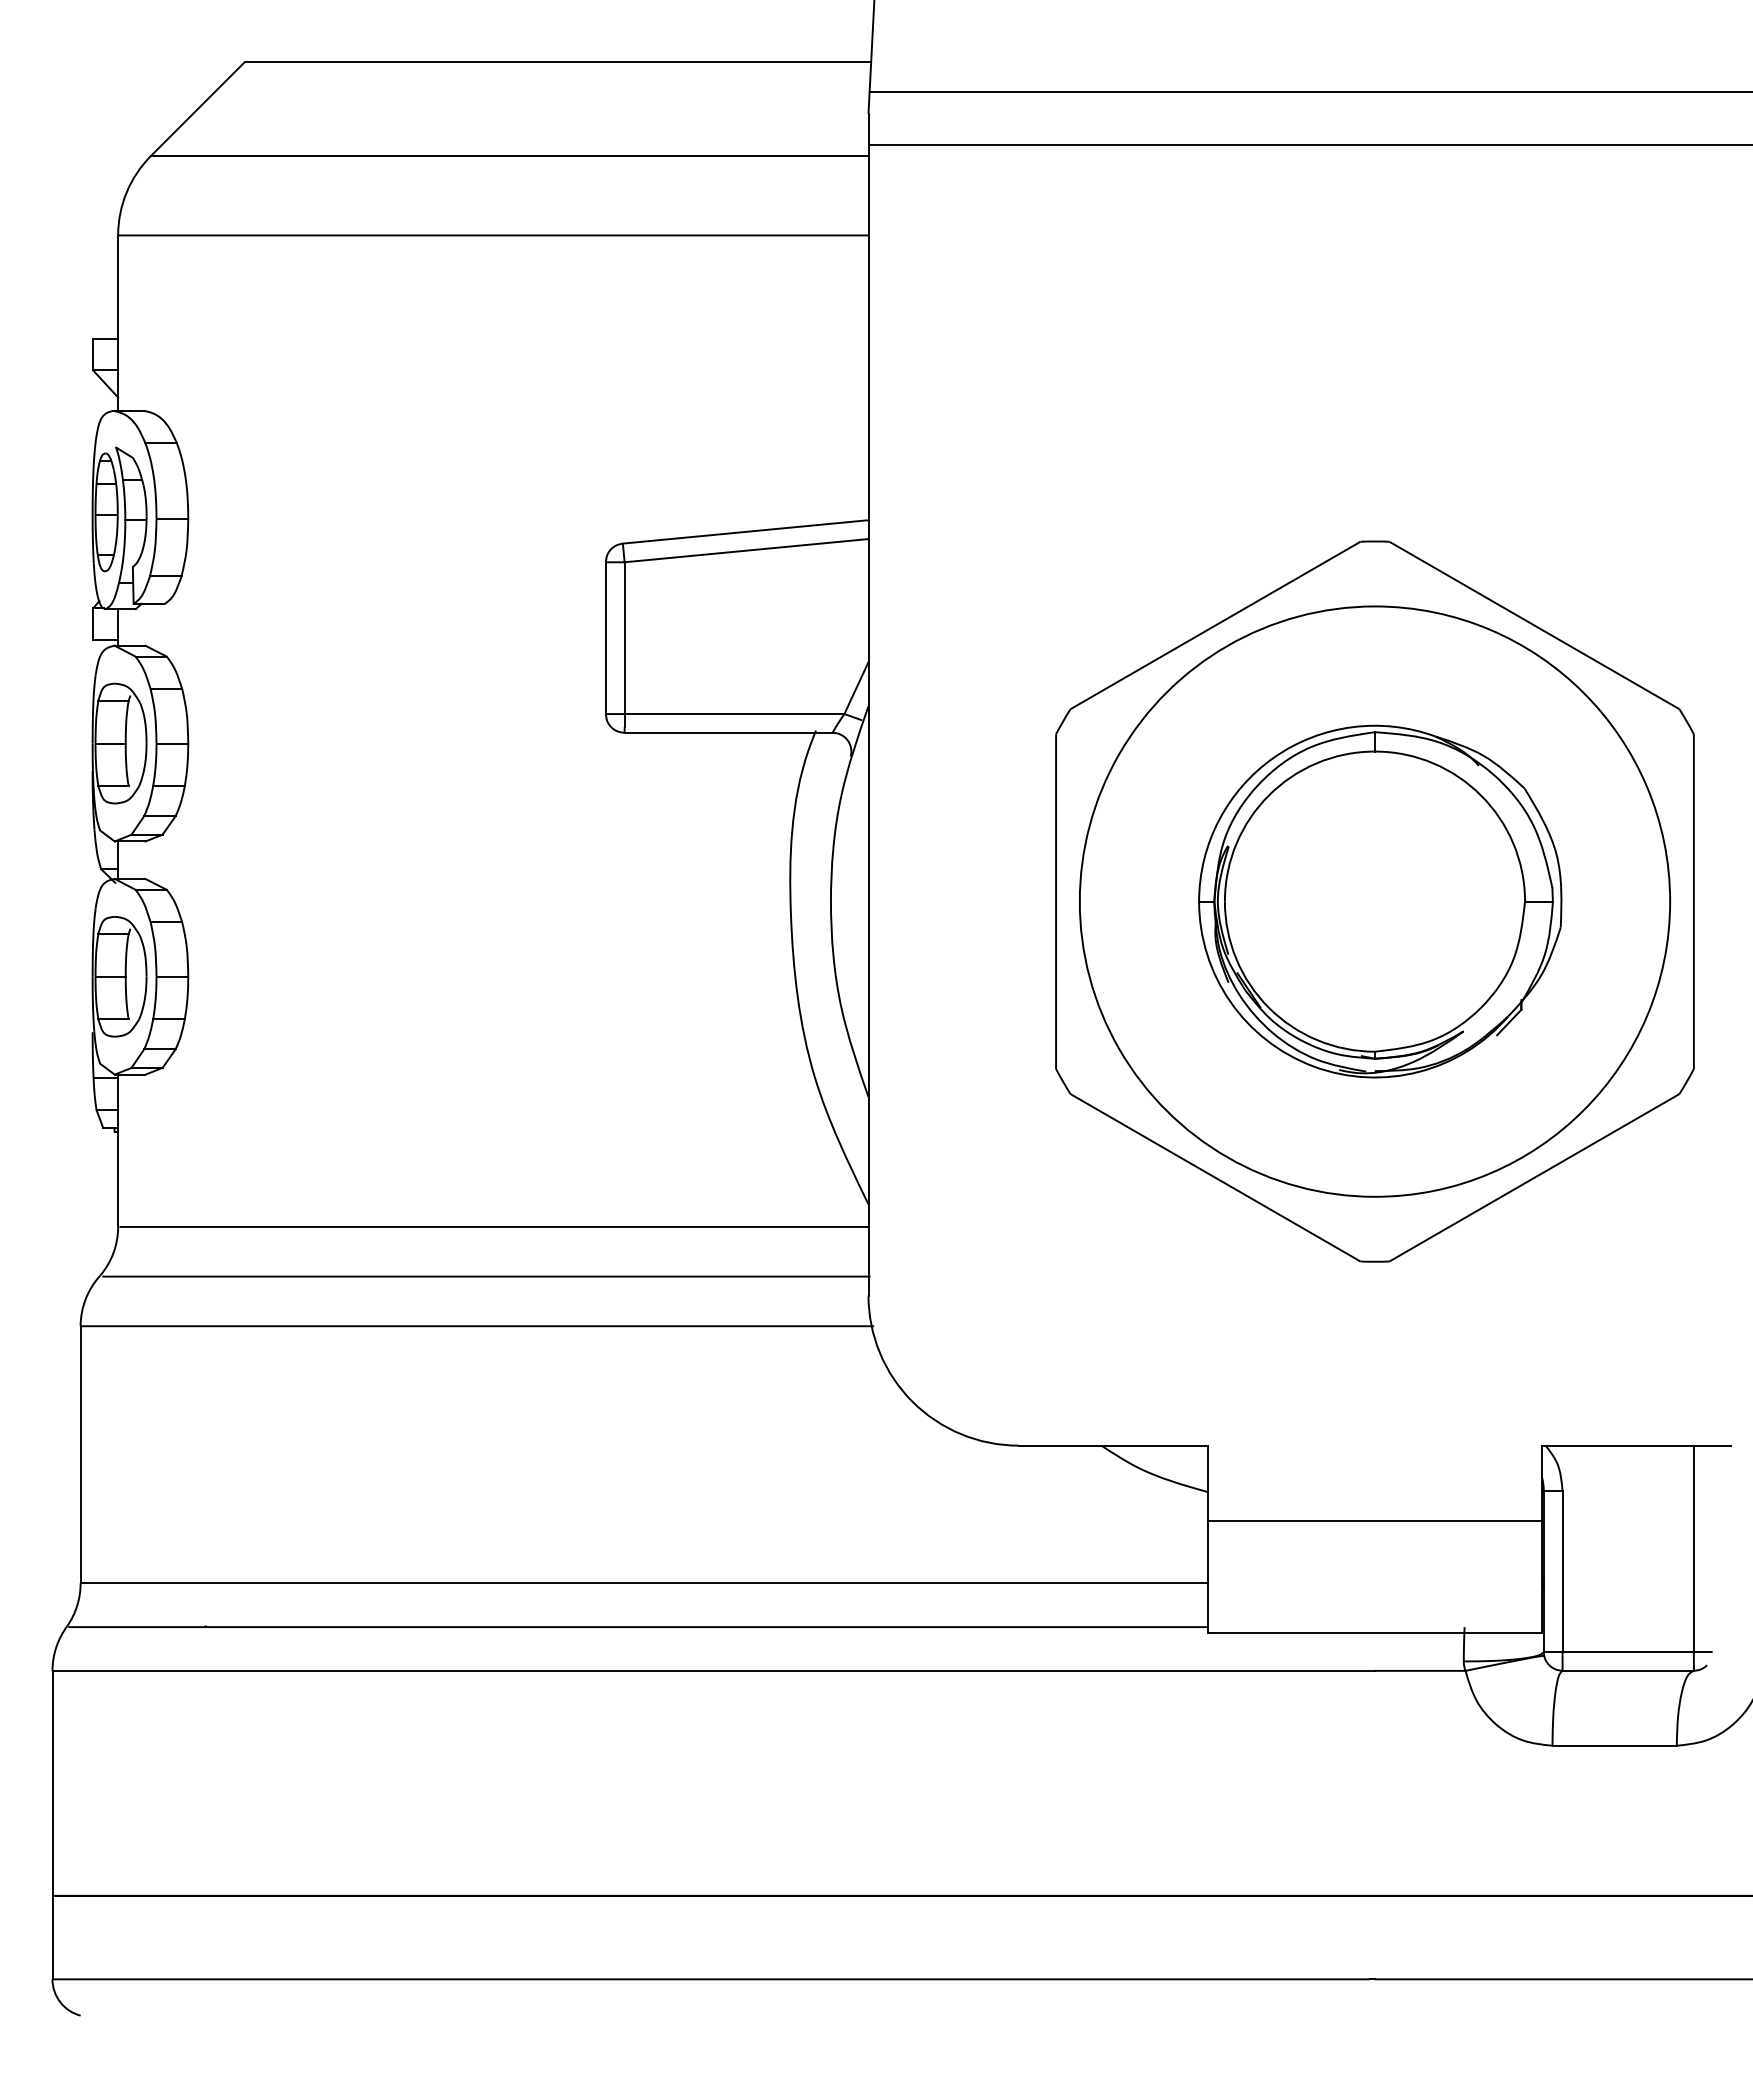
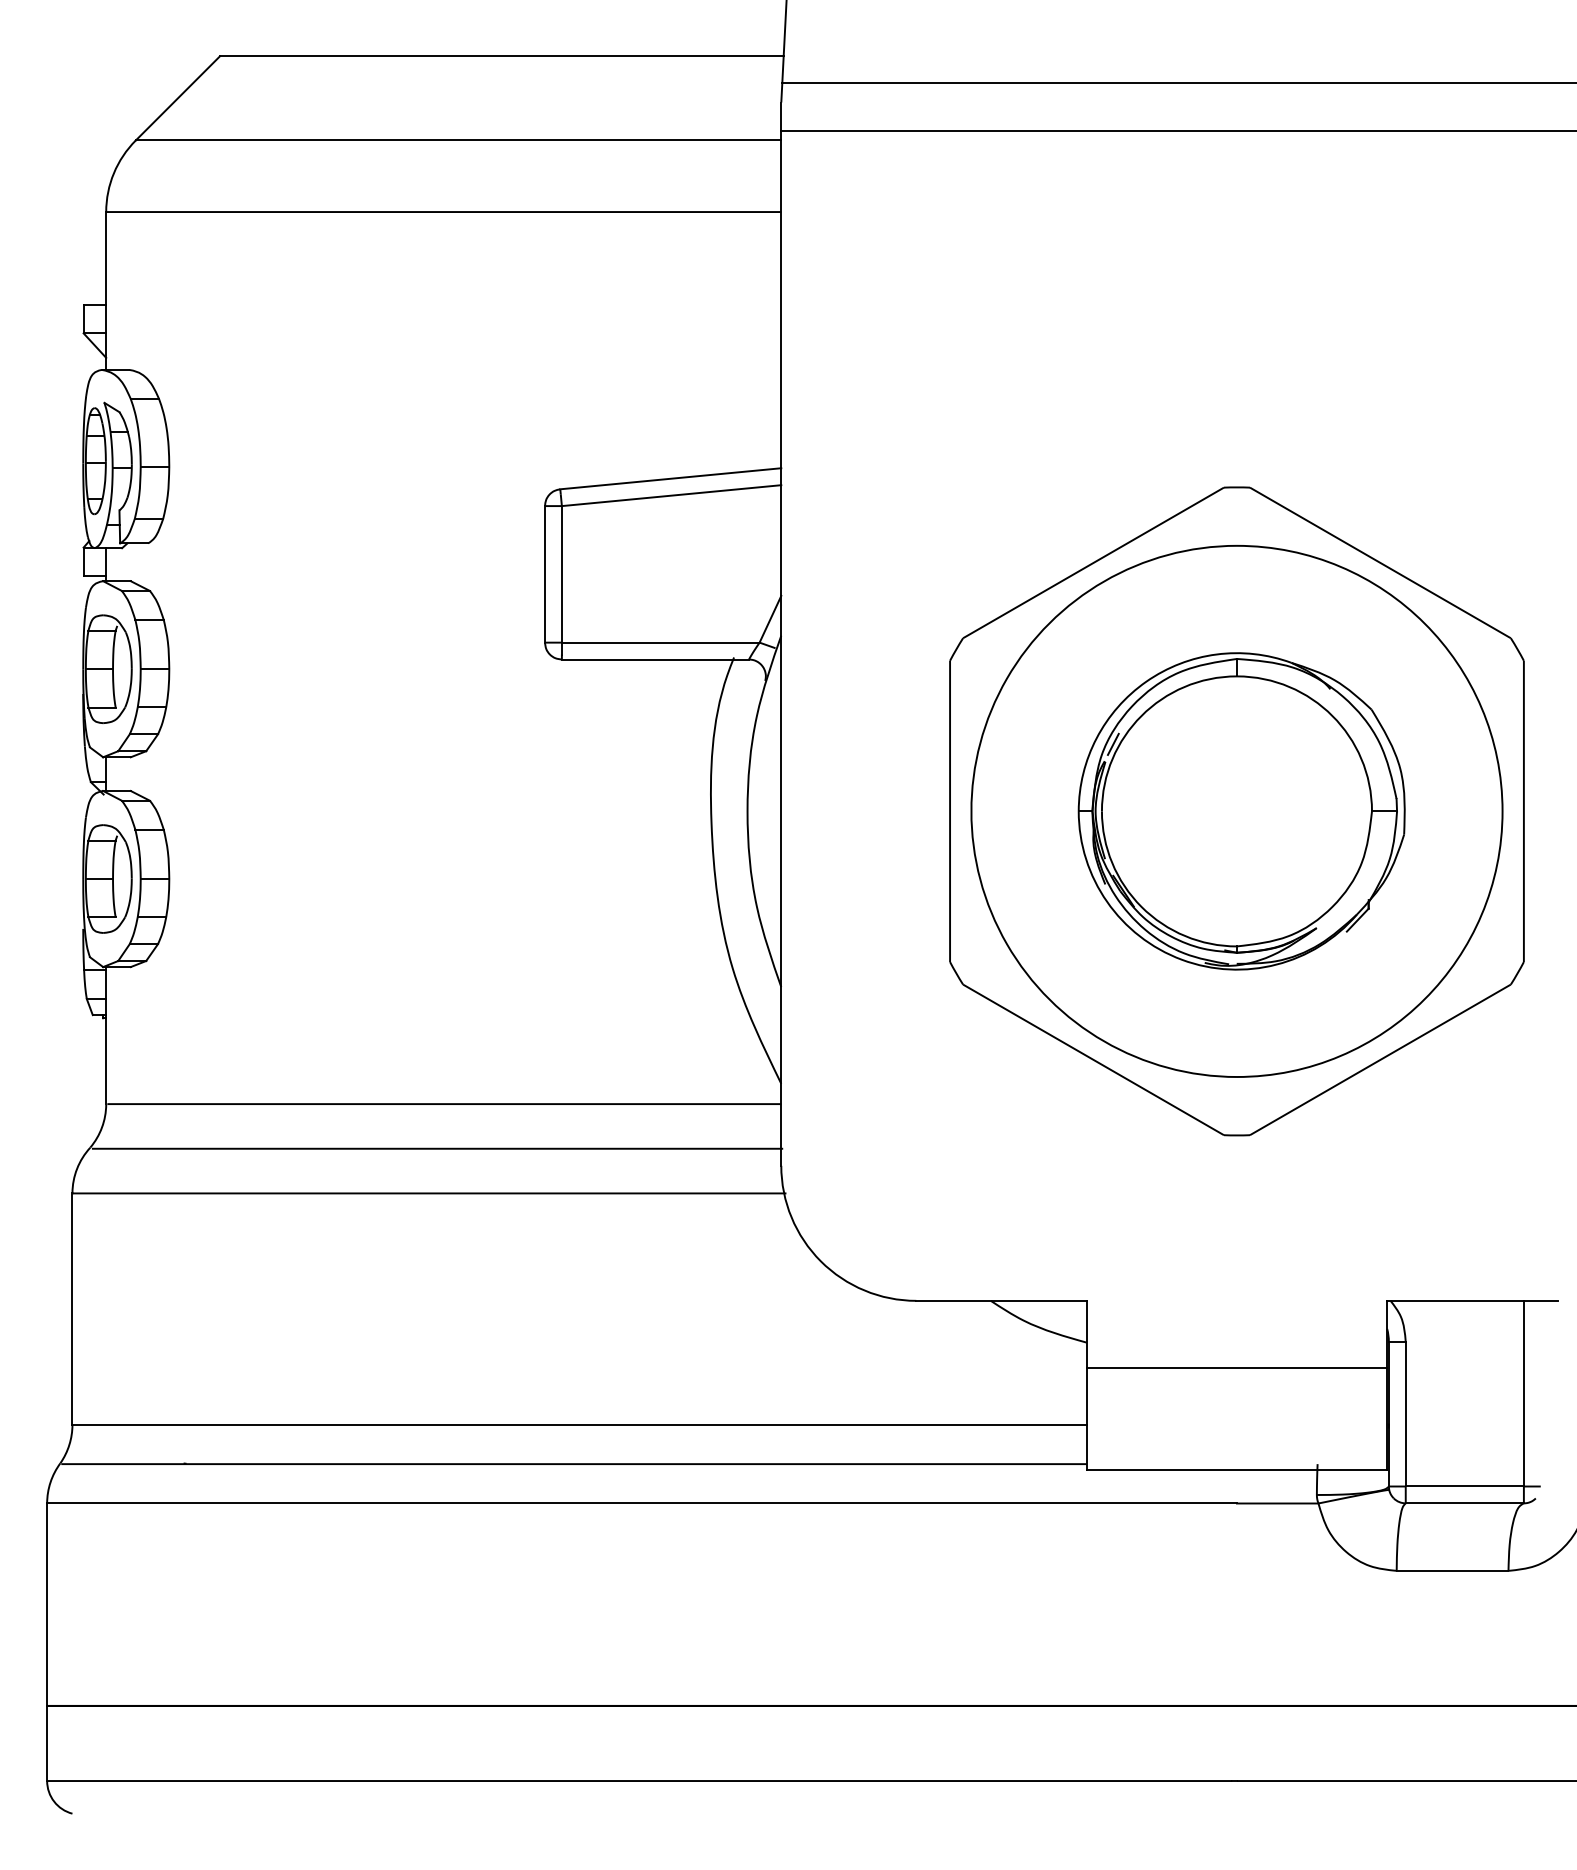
line: (1237, 826) -> (1113, 743), added

